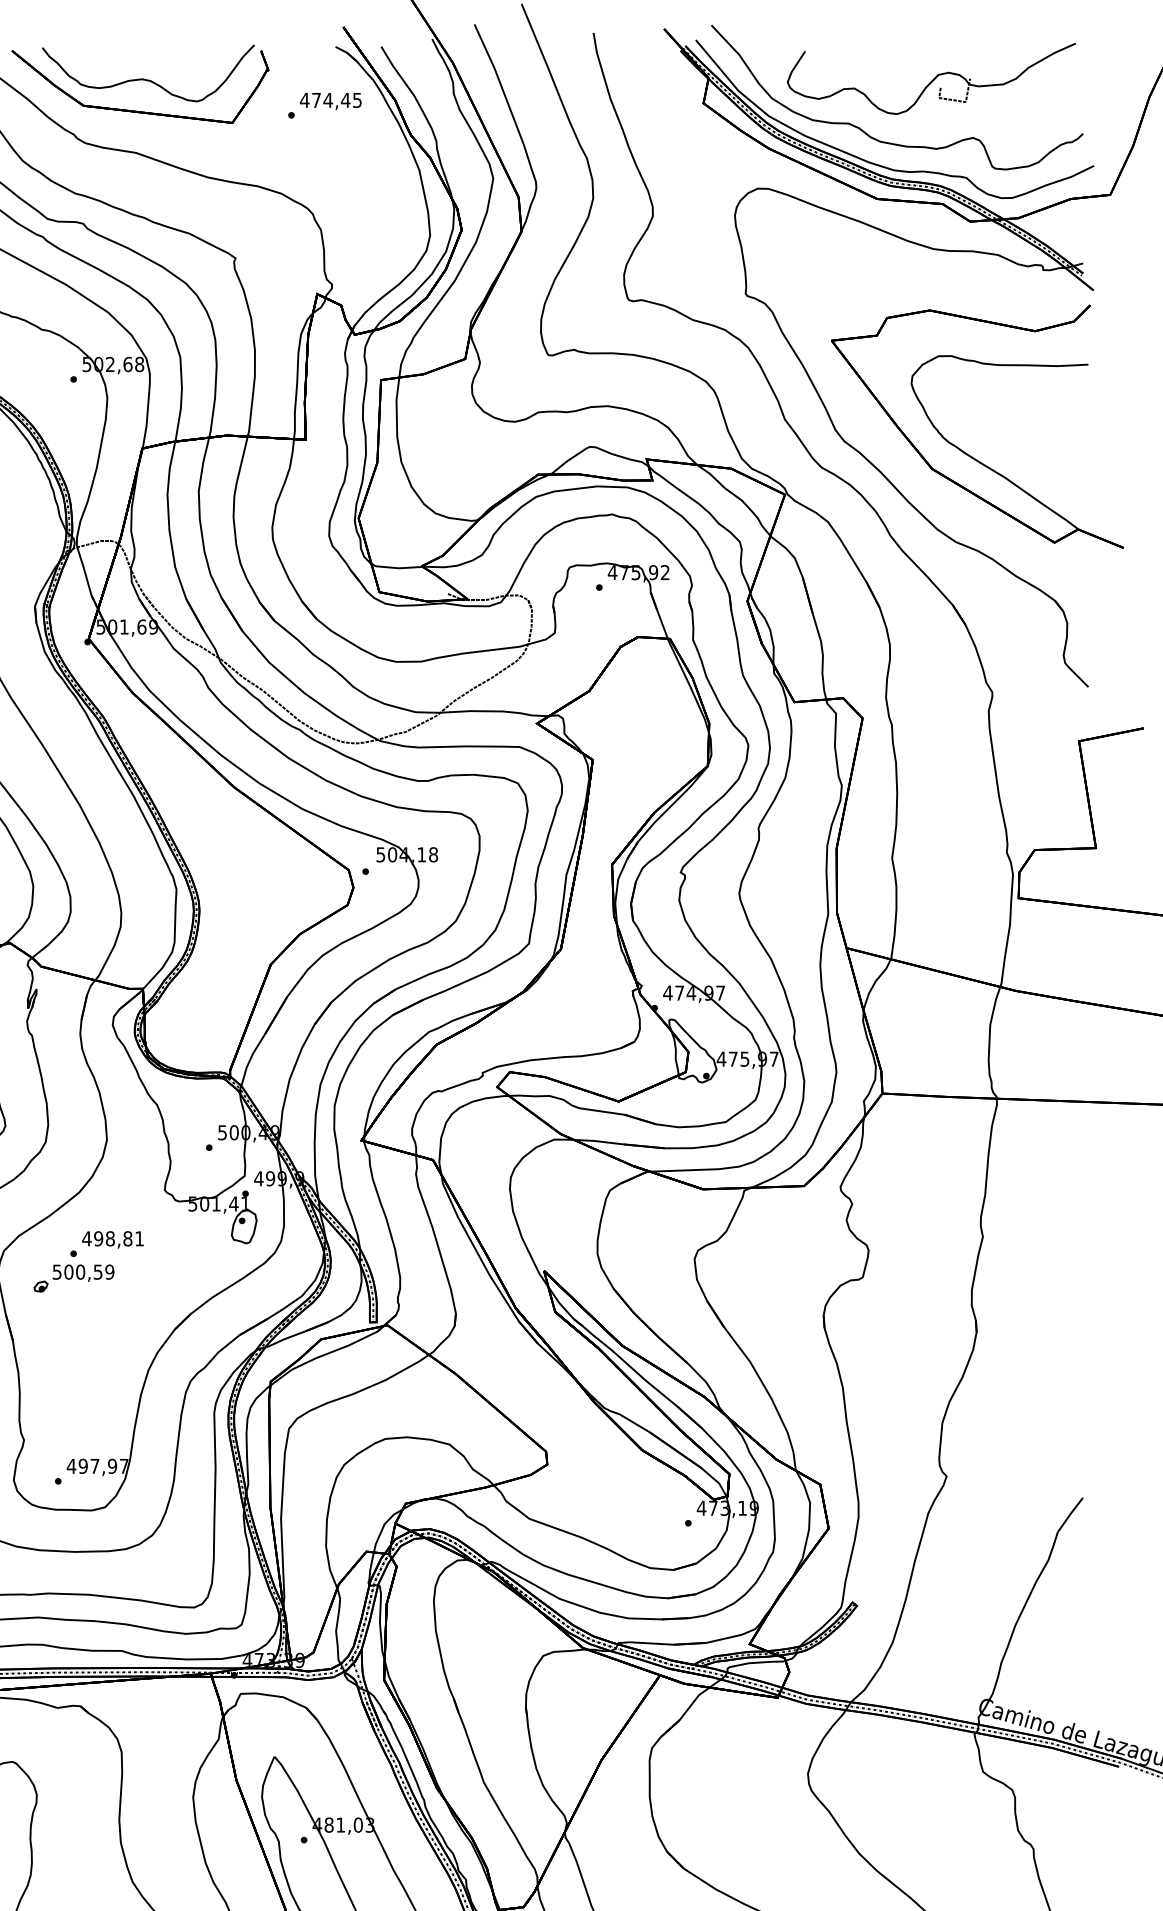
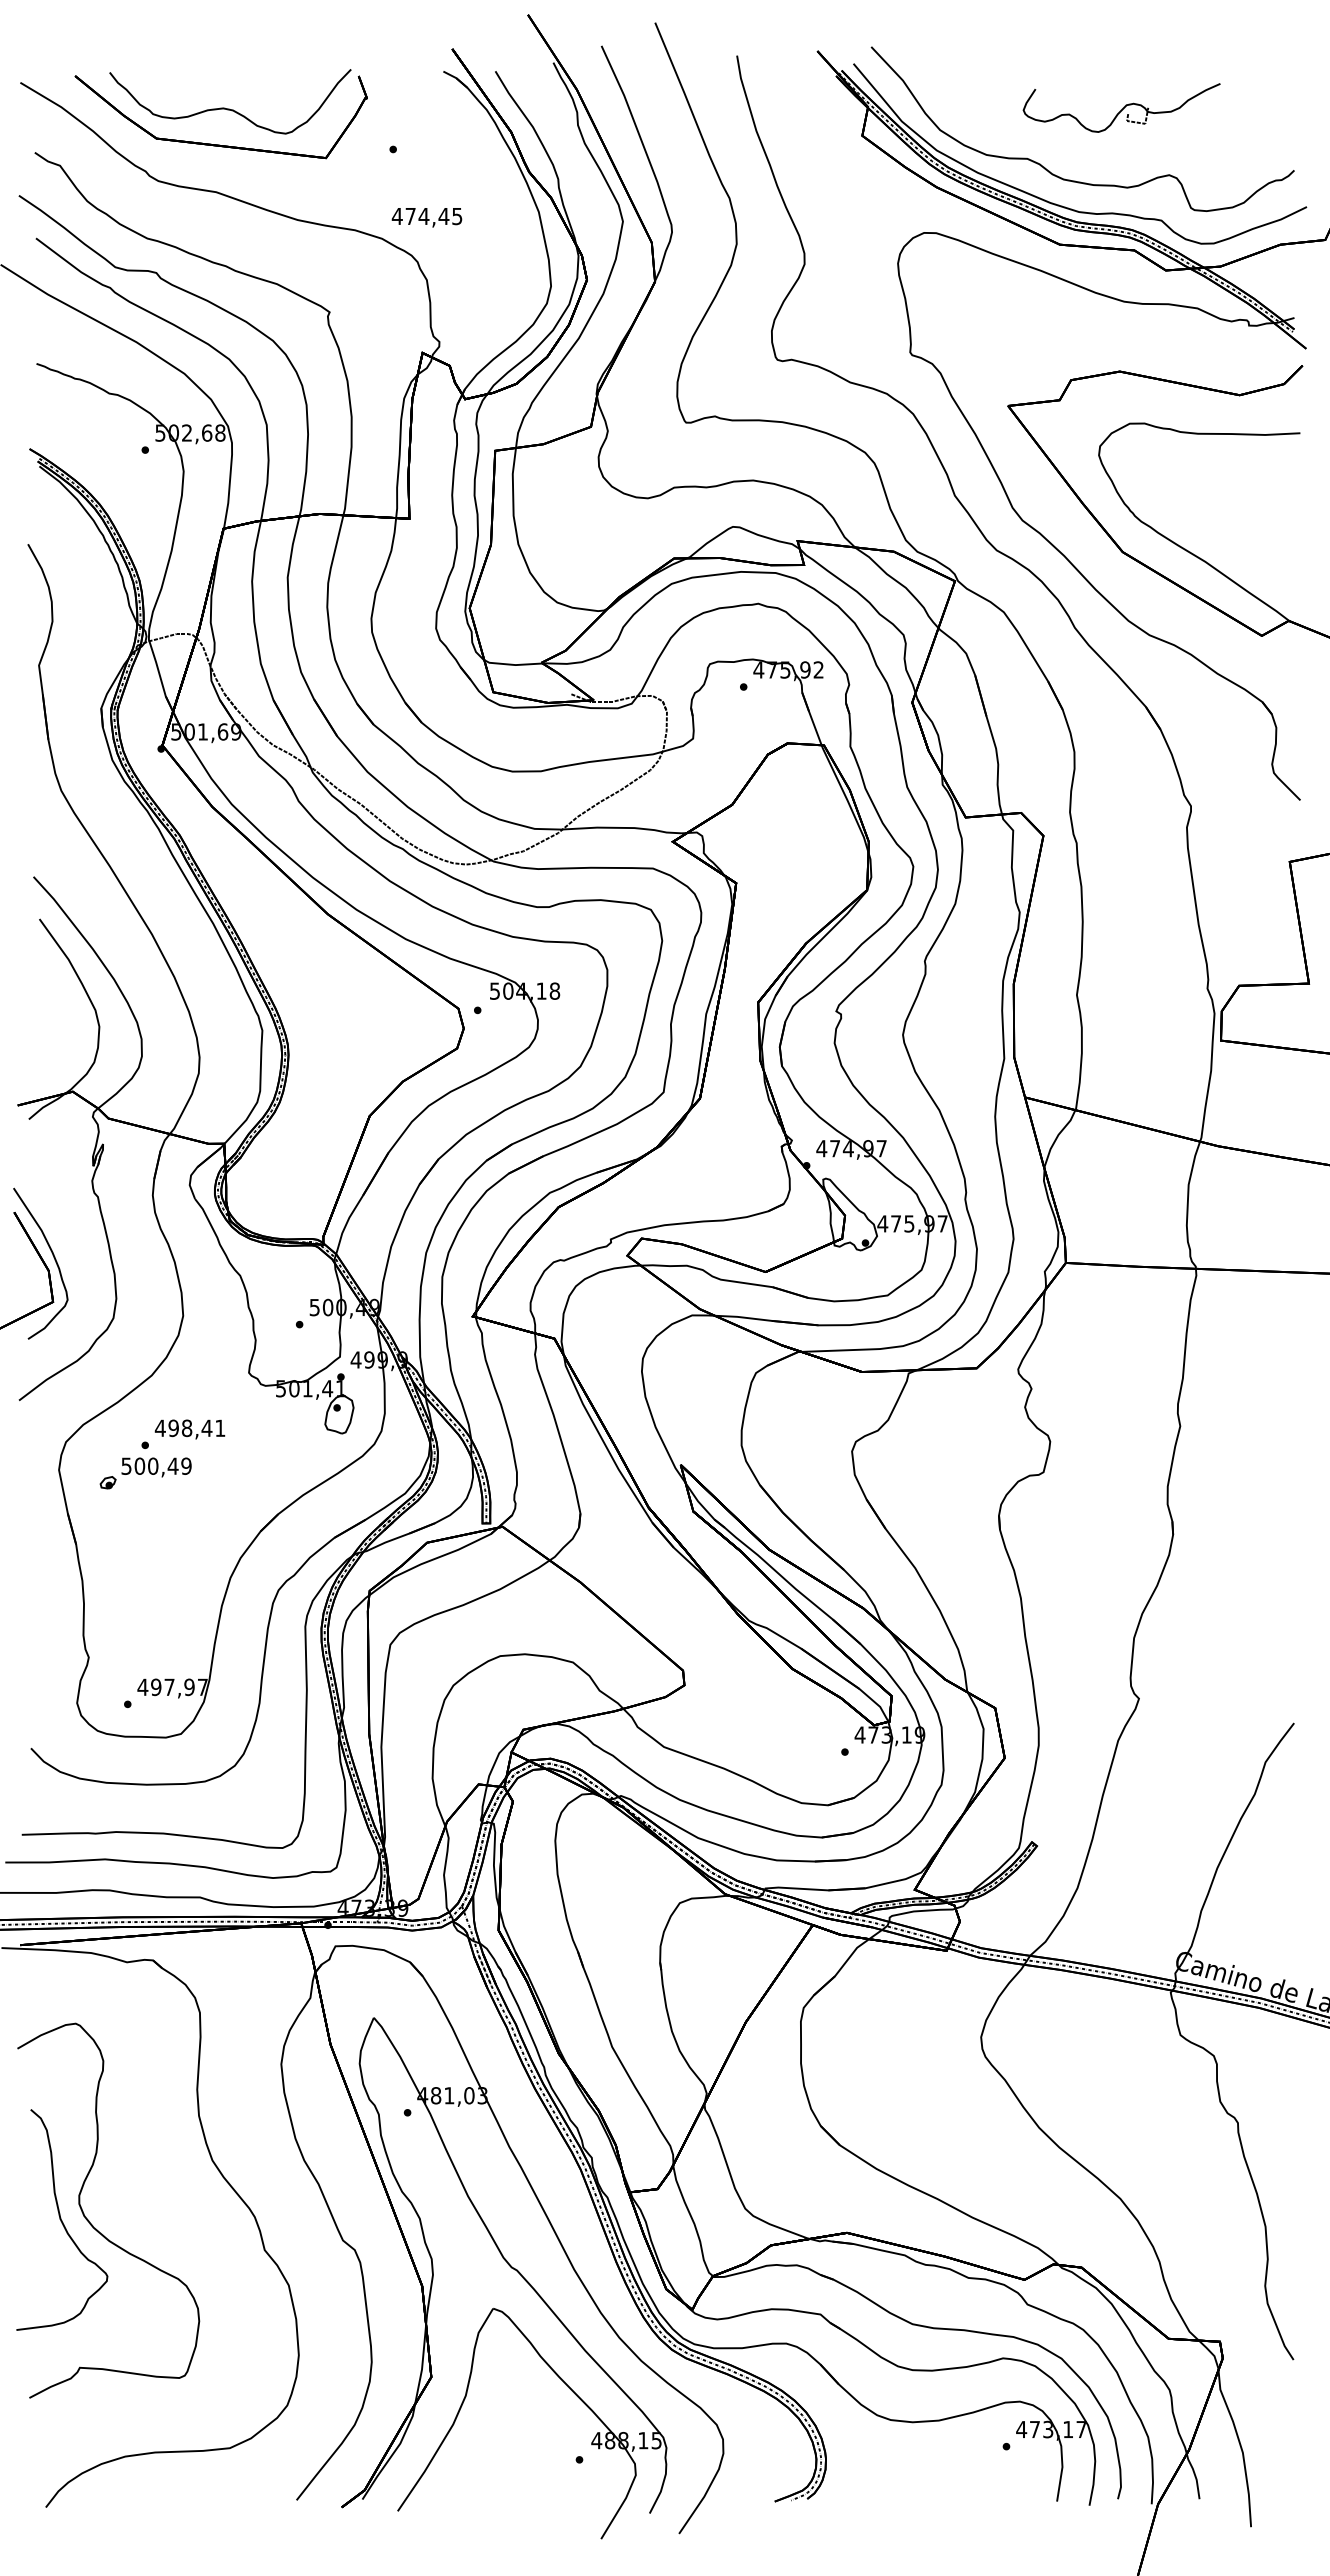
part: (931, 78) -> (1121, 107), size x0.6
text: (330, 101) -> (426, 217), moved
text: (127, 1238) -> (206, 1428), 498,81 -> 498,41
text: (97, 1271) -> (172, 1465), 500,59 -> 500,49

